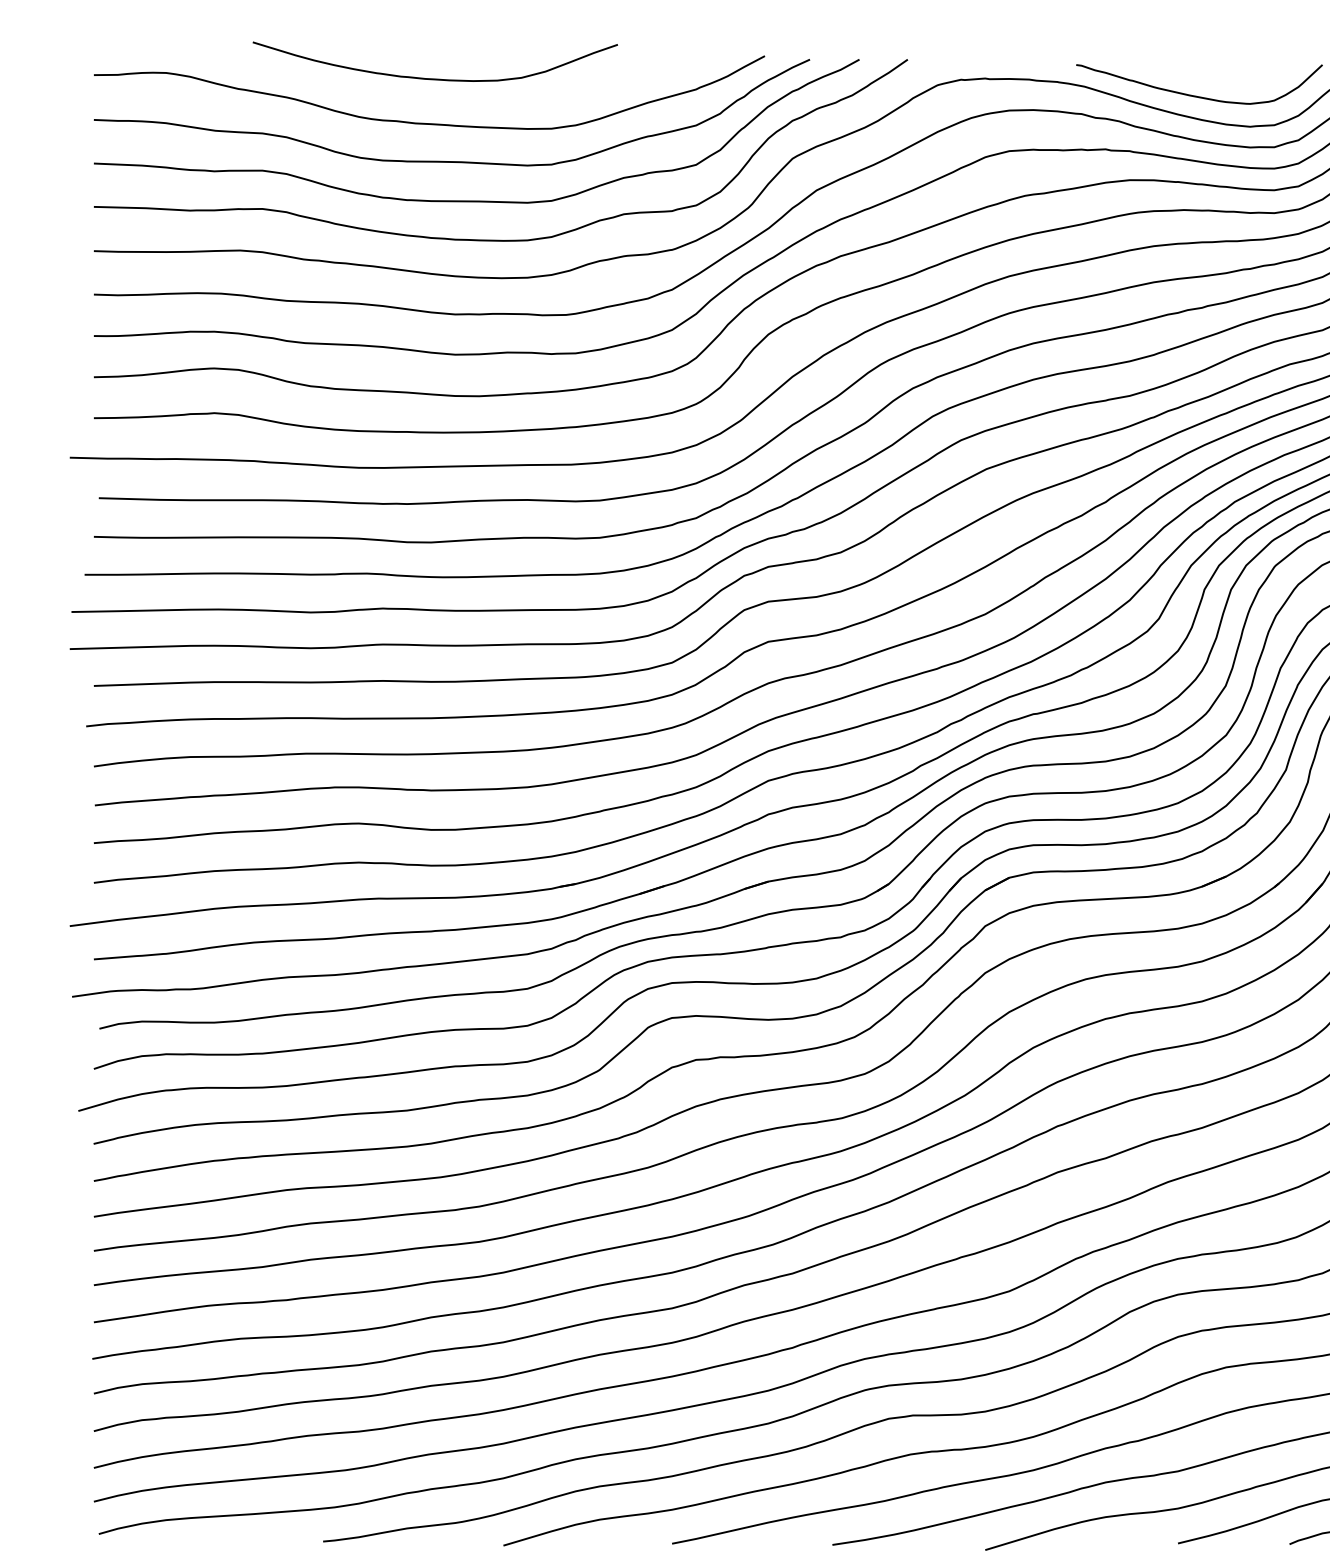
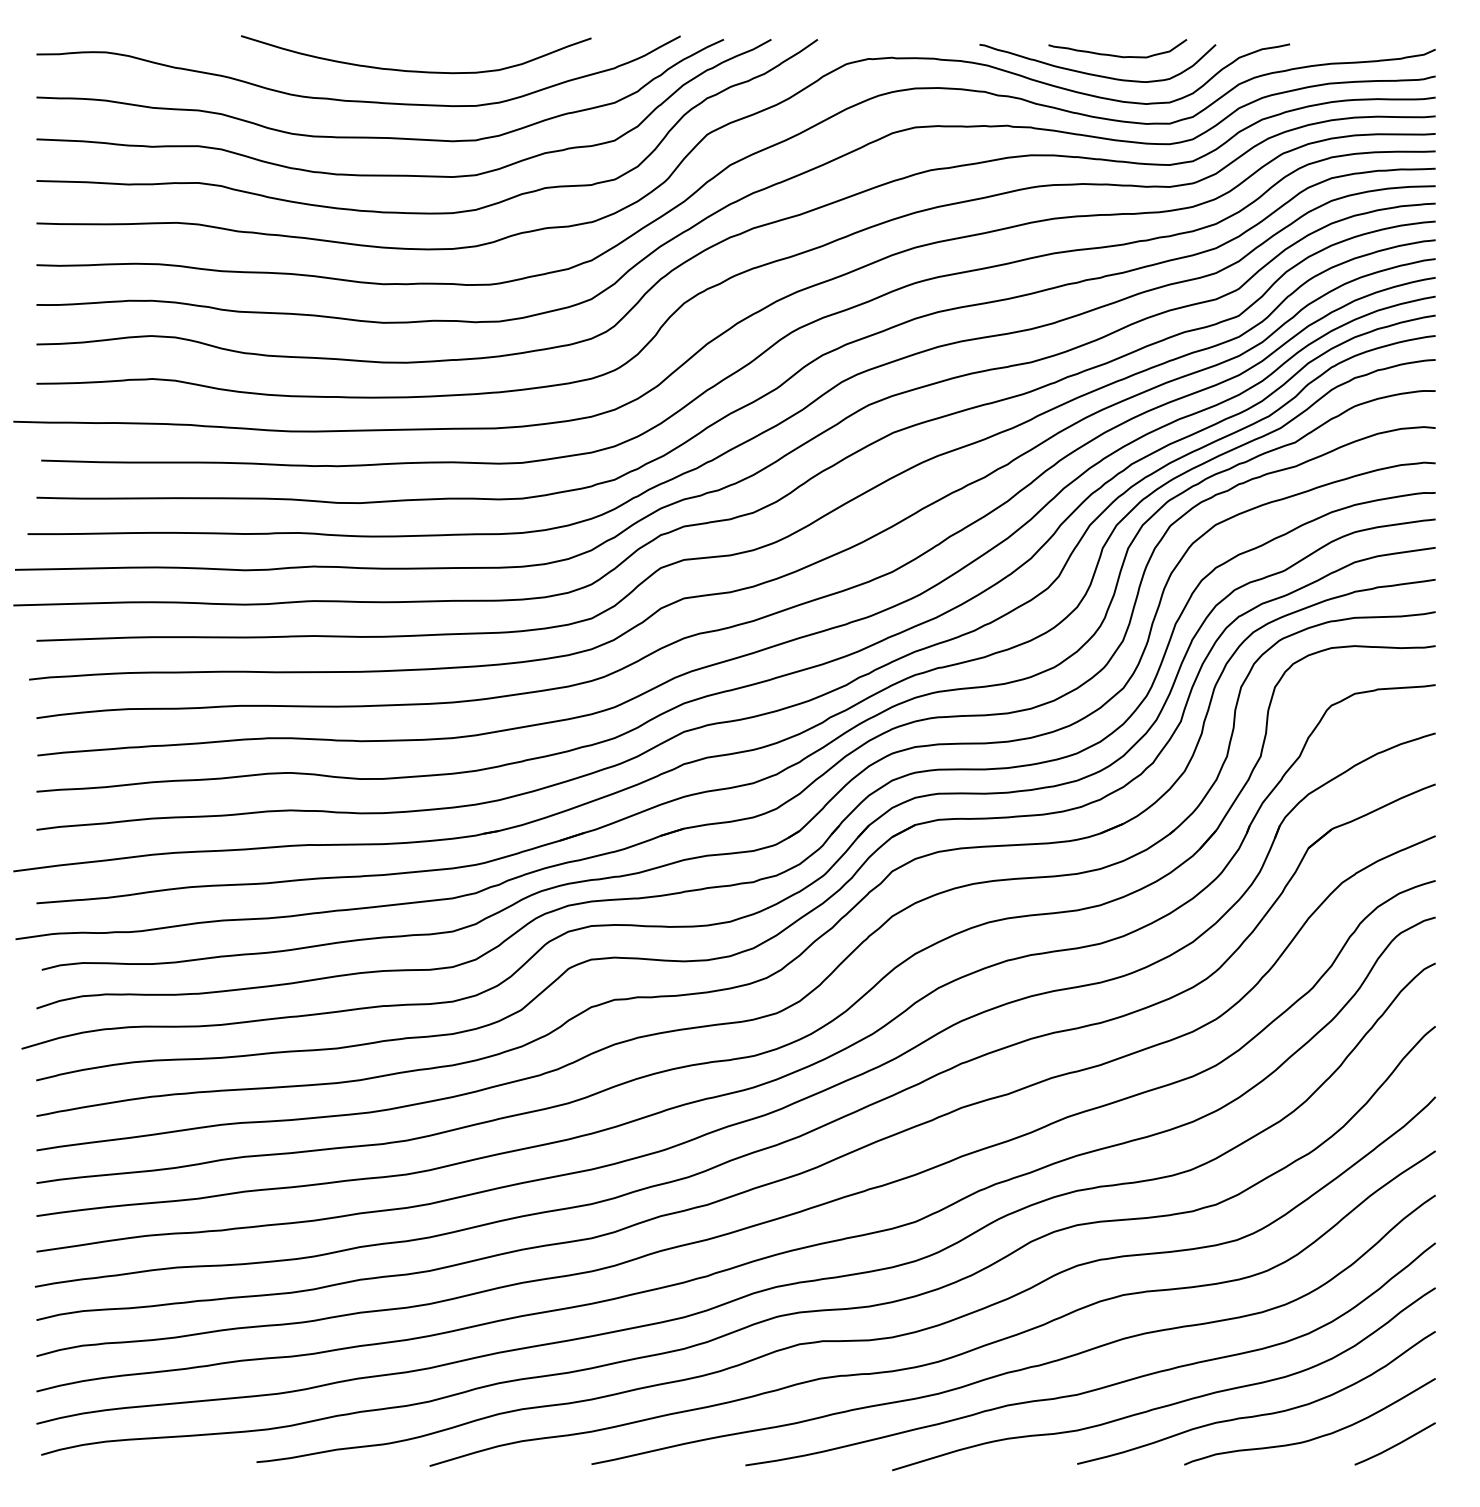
curve: (1219, 76) -> (1117, 55), added
curve: (435, 78) -> (416, 70), moved

